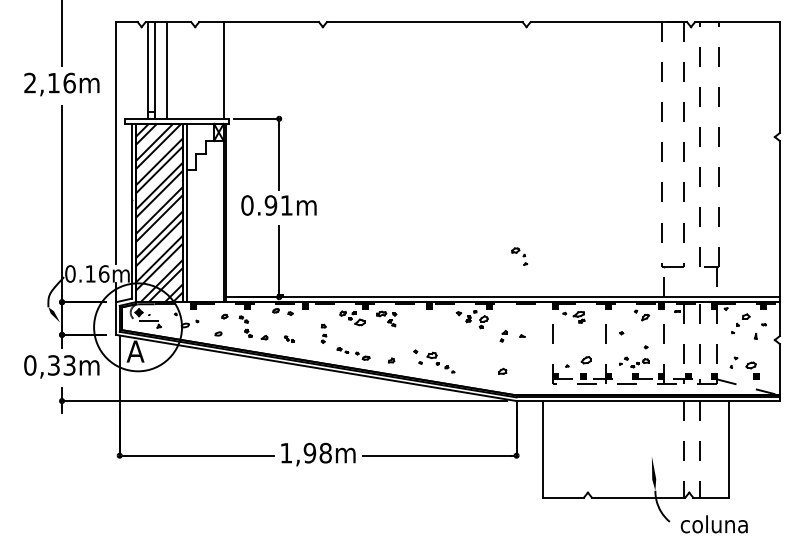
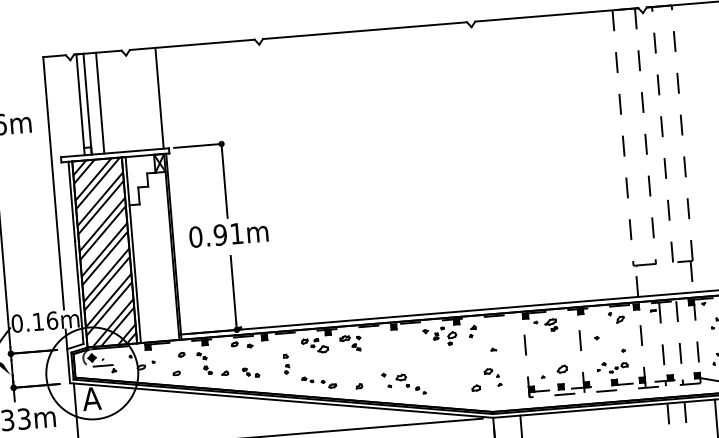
part: (519, 256) -> (492, 377), moved
part: (503, 336) -> (472, 331), moved
part: (289, 338) -> (251, 372), size x1.67

